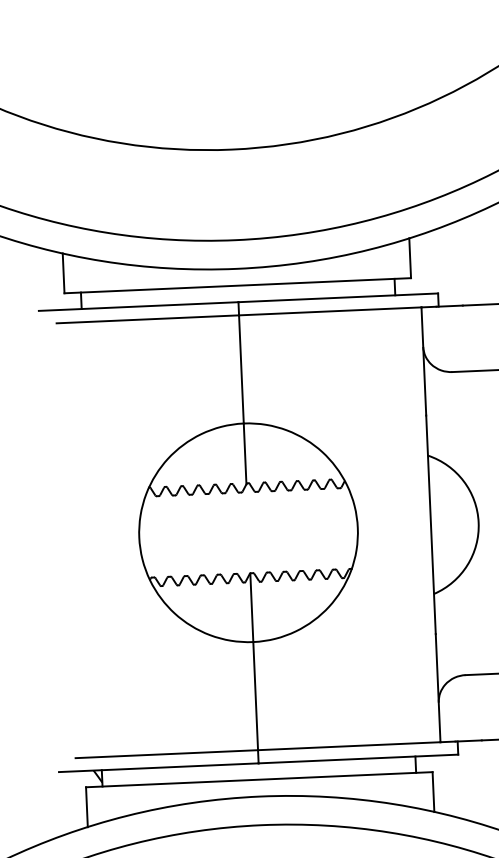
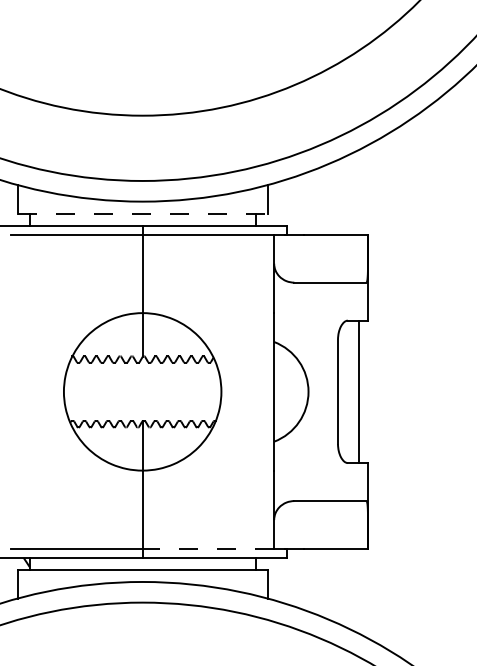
line: (237, 285) -> (142, 213), solid -> dashed
line: (349, 746) -> (208, 548), solid -> dashed

